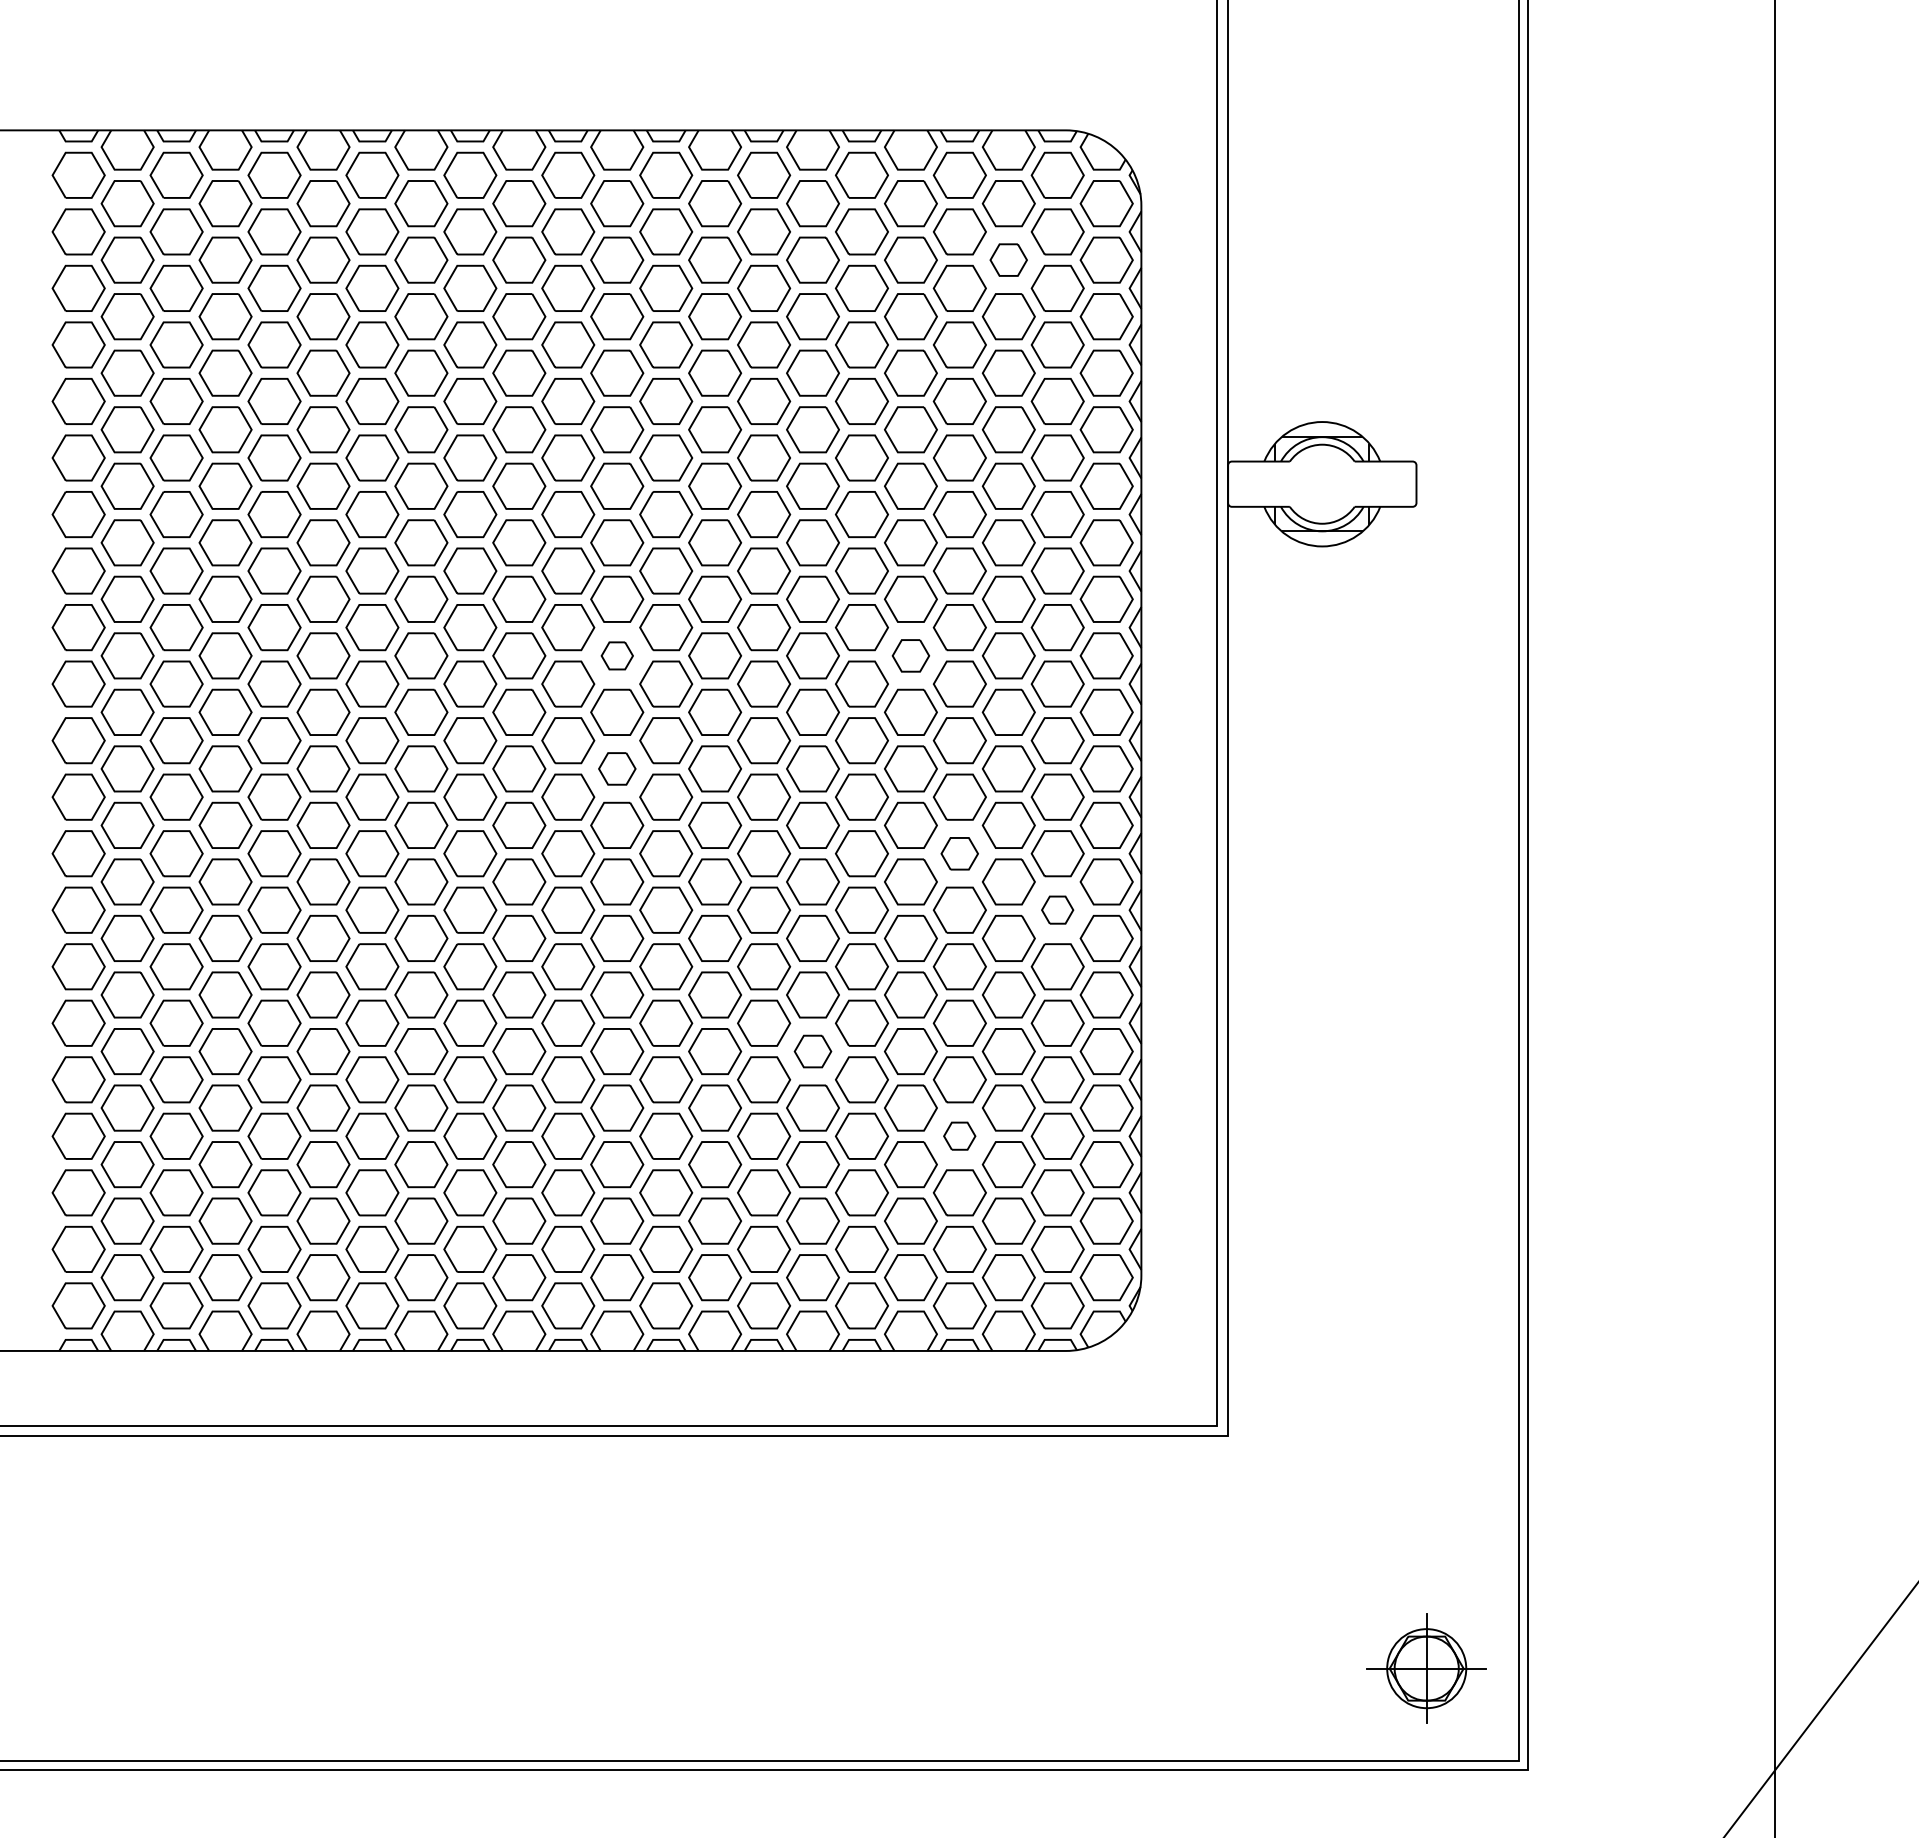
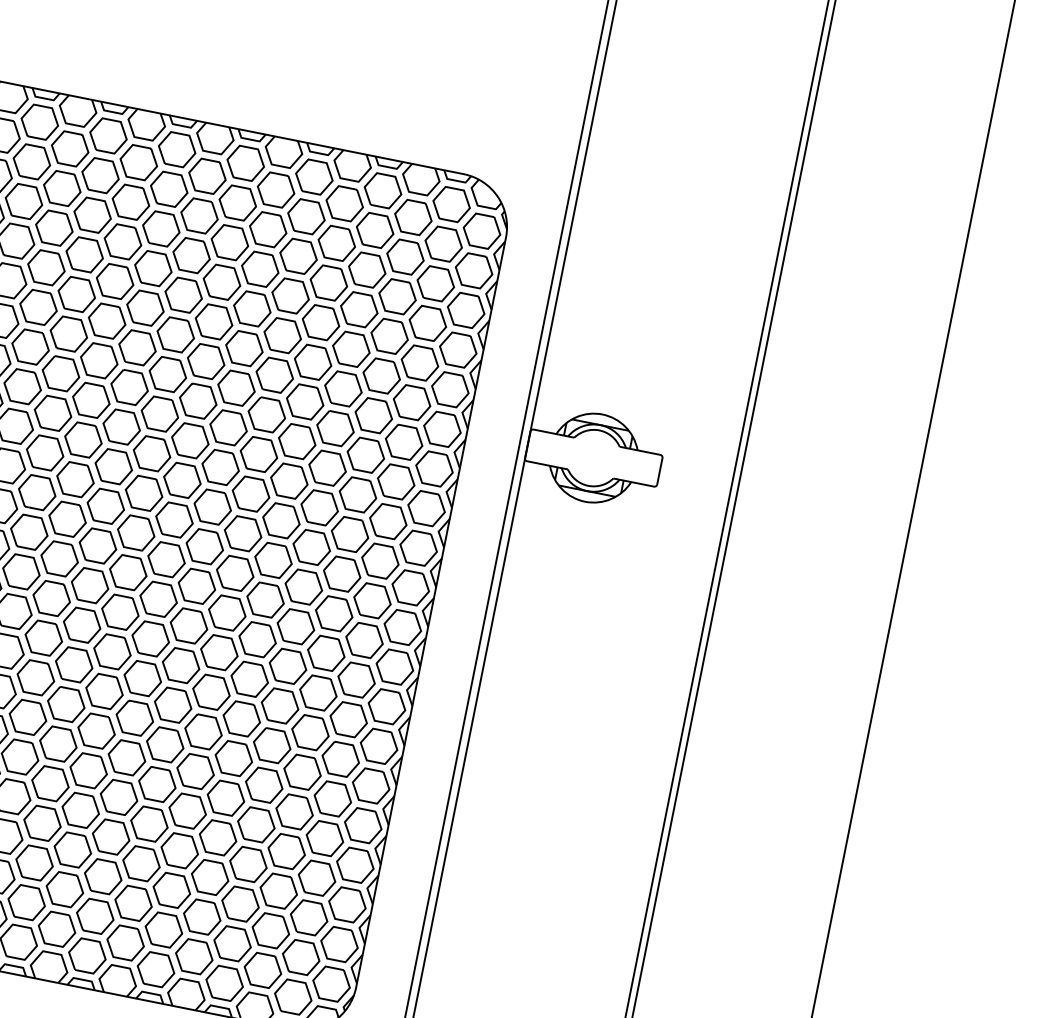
part: (1008, 259) -> (405, 256), size x1.43
part: (617, 655) -> (75, 479), size x1.67
part: (910, 655) -> (281, 520), size x1.43
part: (617, 768) -> (59, 558), size x1.43
part: (959, 853) -> (287, 666), size x1.43
part: (1057, 909) -> (348, 719), size x1.67
part: (812, 1051) -> (156, 784), size x1.43
part: (959, 1135) -> (248, 863), size x1.67

